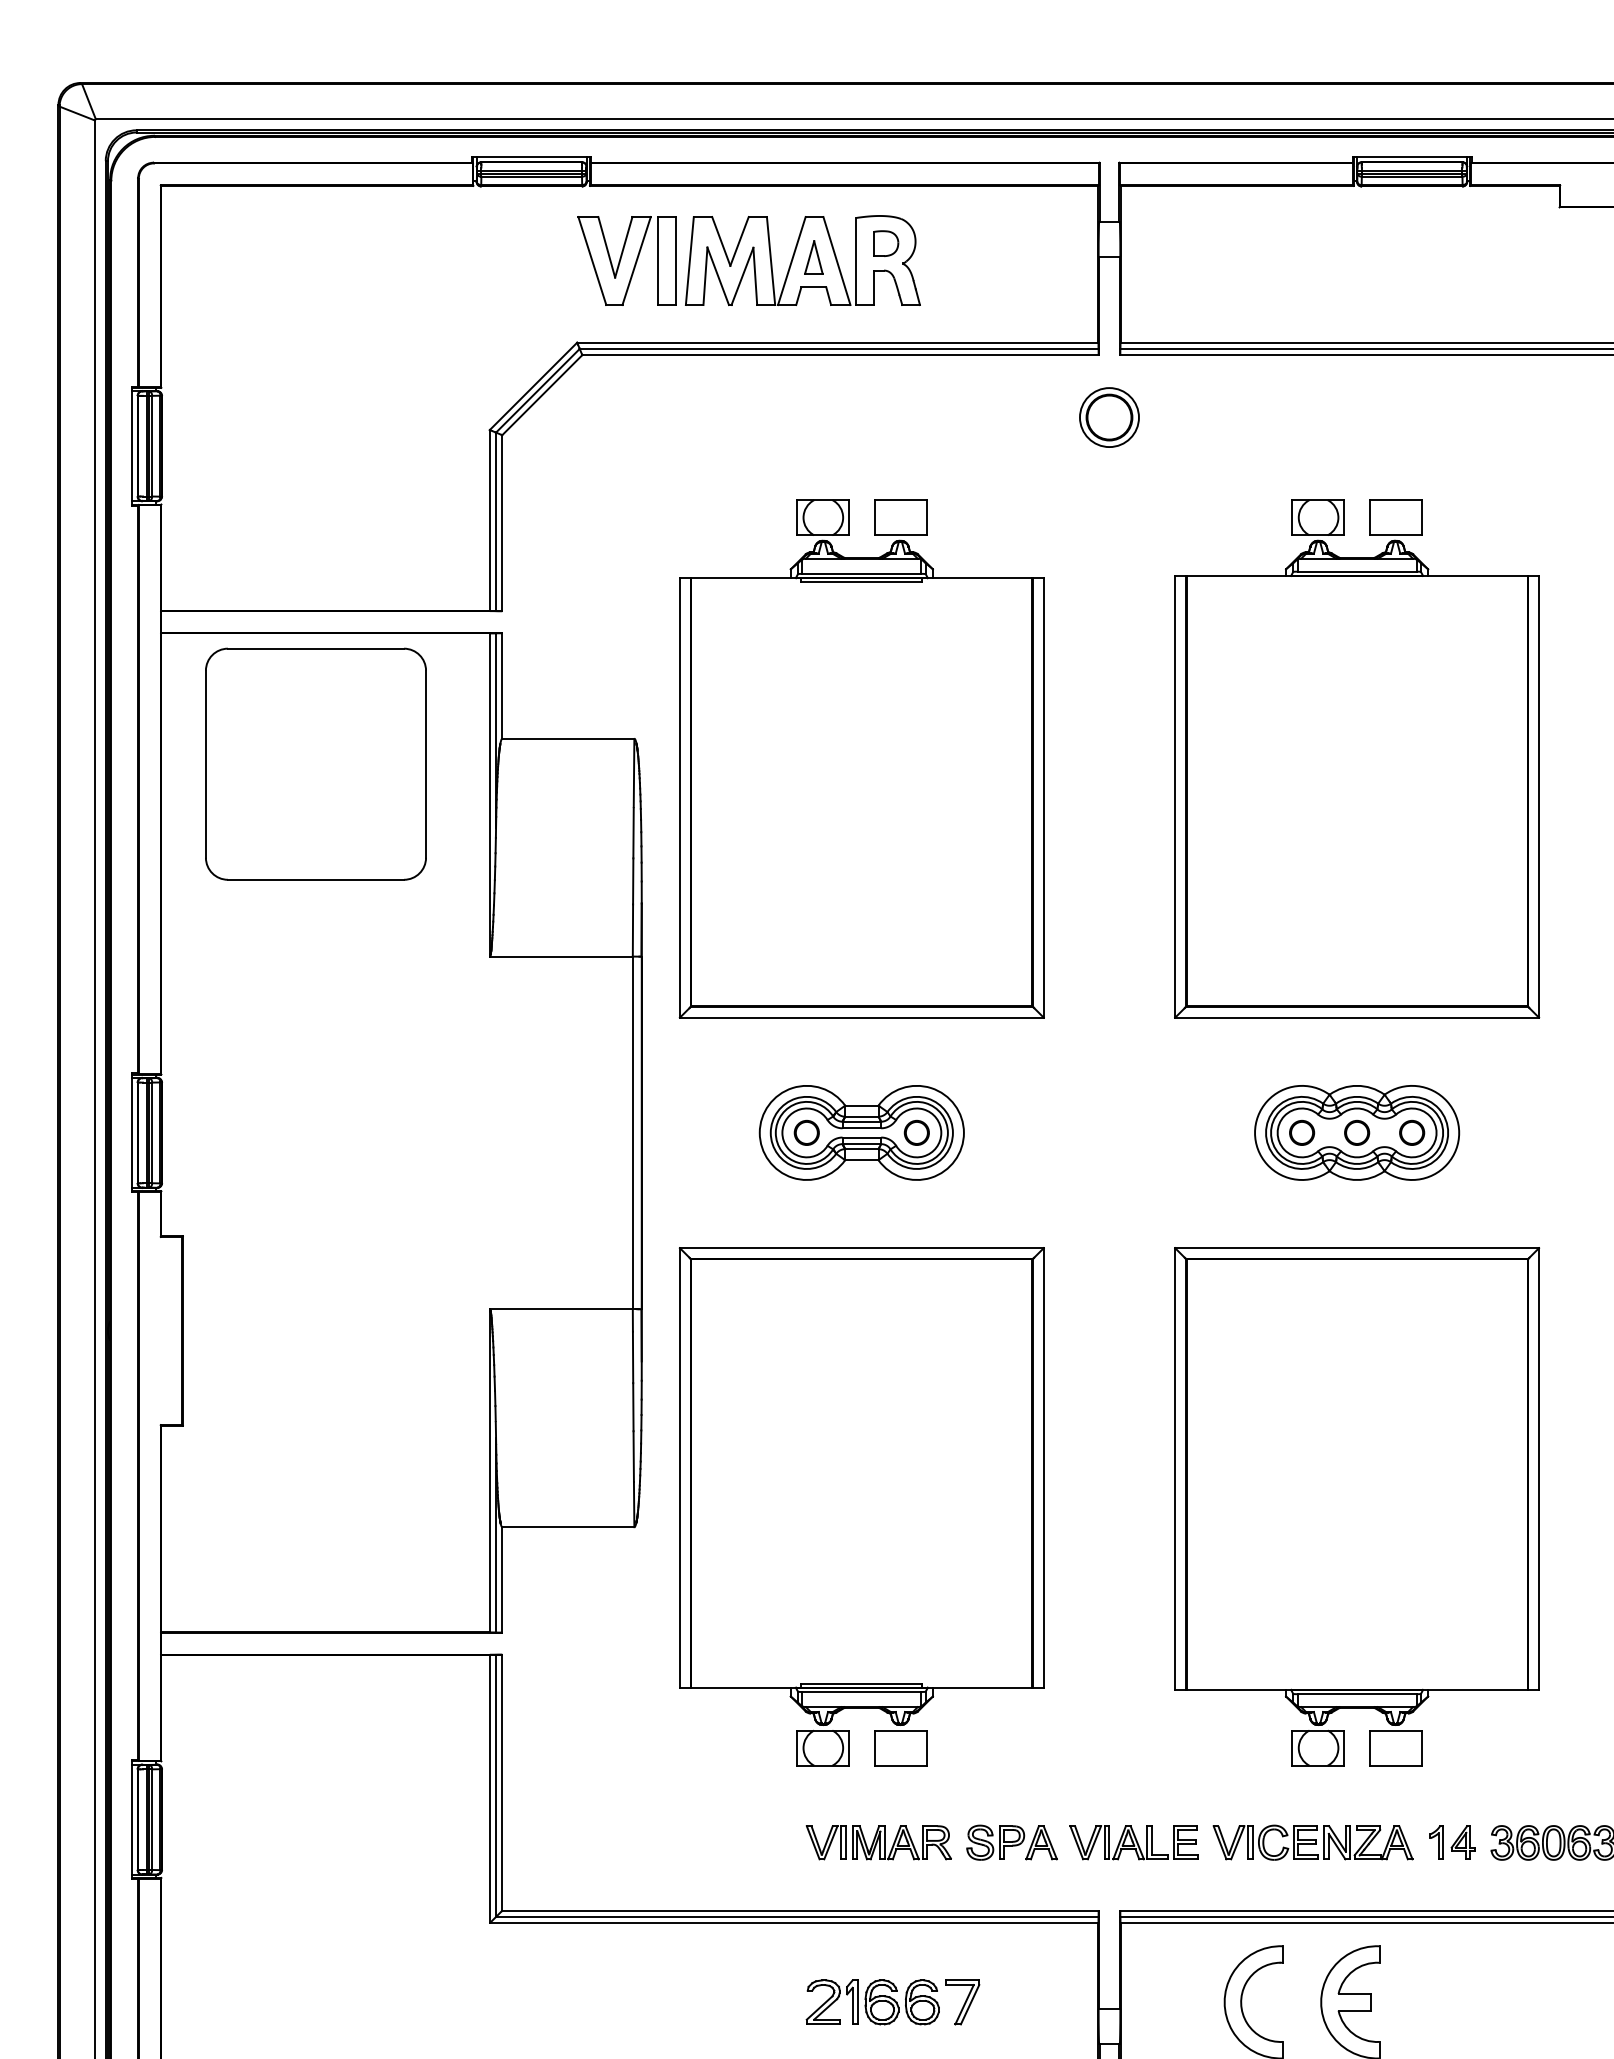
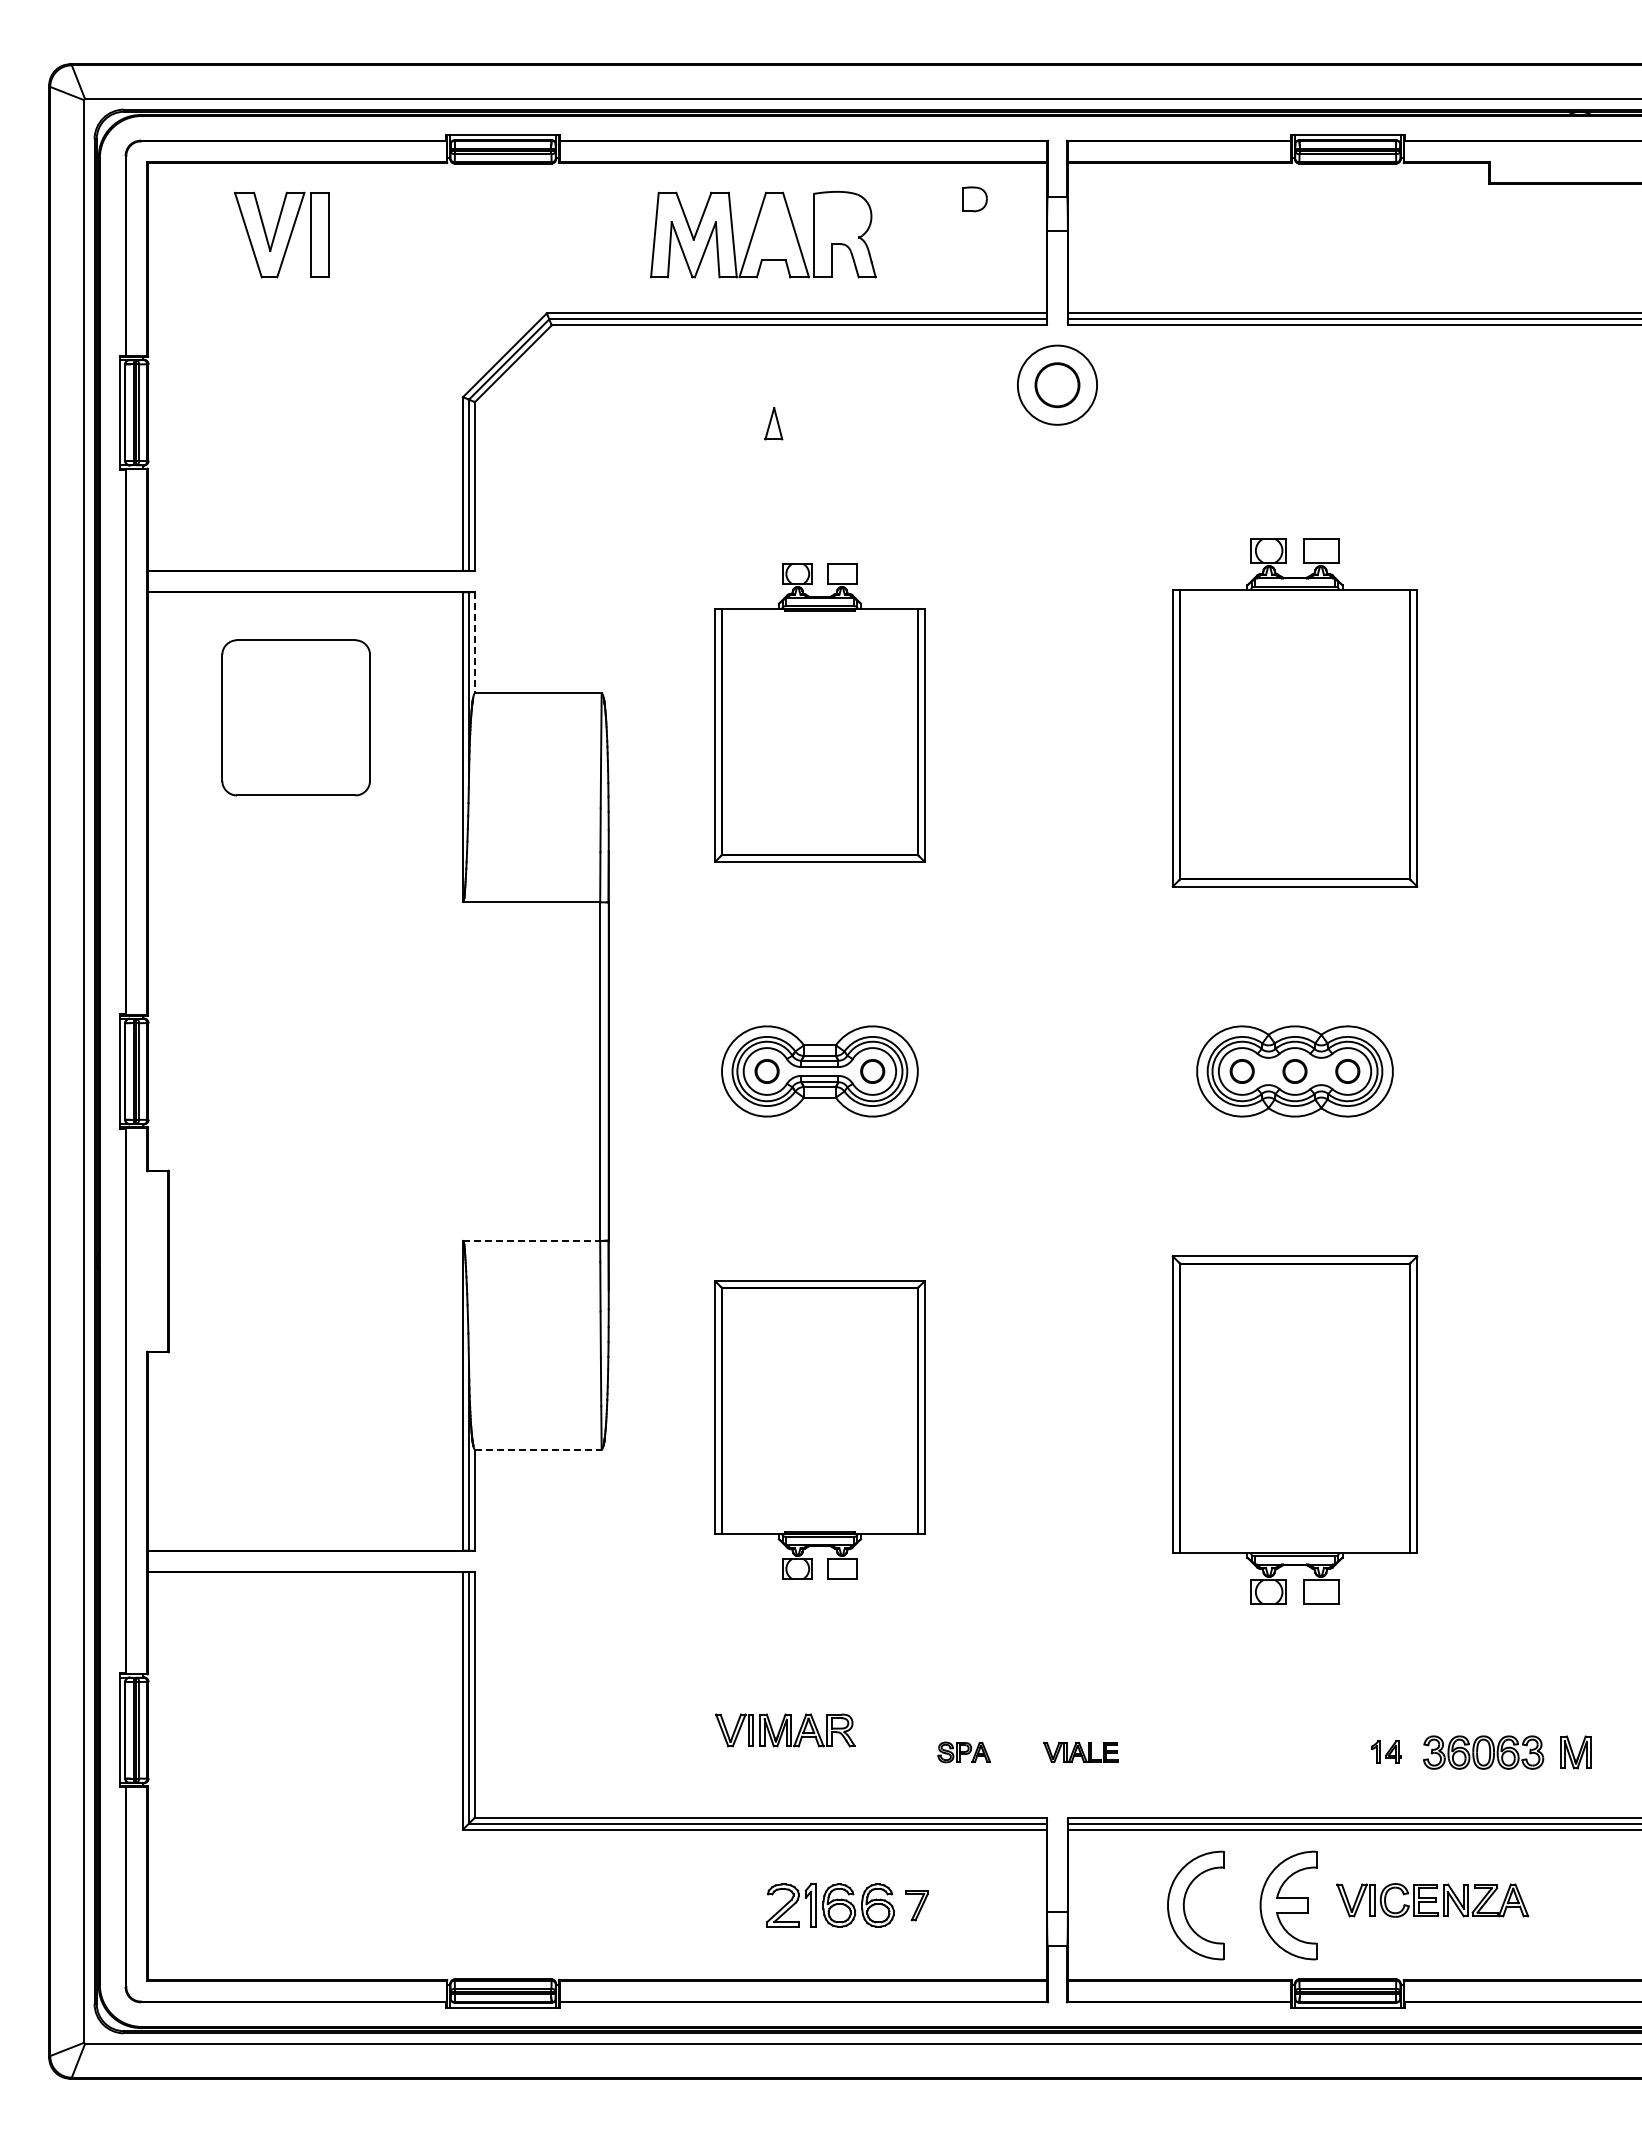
part: (885, 243) -> (974, 199), moved
part: (813, 257) -> (773, 423), moved
part: (626, 260) -> (281, 234), moved
circle: (1109, 416) -> (1057, 384), size x1.4
line: (501, 685) -> (474, 642), solid -> dashed
part: (861, 758) -> (819, 712), size x0.6
part: (1356, 758) -> (1294, 712), size x0.7
part: (315, 763) -> (295, 717), size x0.7
line: (561, 1309) -> (531, 1240), solid -> dashed
part: (861, 1506) -> (819, 1429), size x0.6
part: (1356, 1506) -> (1294, 1429), size x0.7
line: (568, 1526) -> (538, 1449), solid -> dashed
part: (1452, 1841) -> (1386, 1751), size x0.7
part: (879, 1842) -> (785, 1730), moved
part: (1012, 1842) -> (964, 1752), size x0.6
part: (1133, 1842) -> (1080, 1752), size x0.6
part: (1312, 1842) -> (1432, 1900), moved
part: (962, 2002) -> (916, 1905), size x0.7

